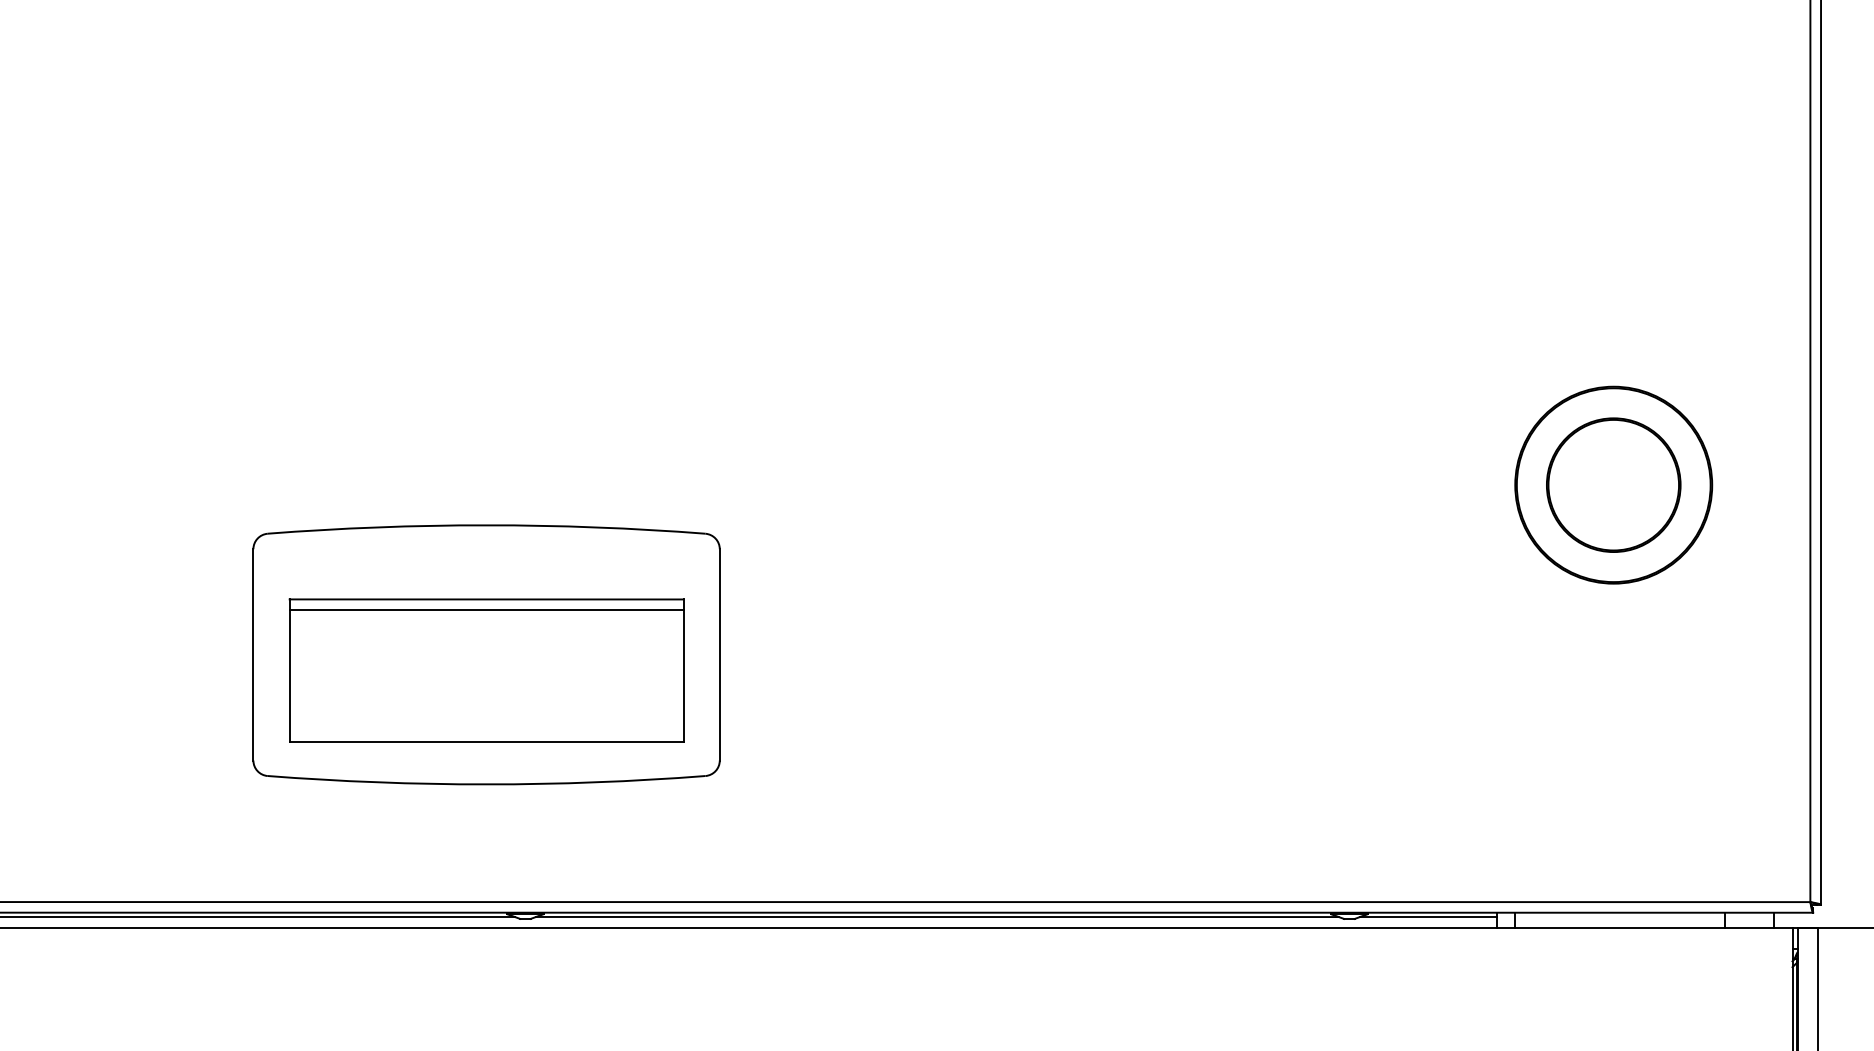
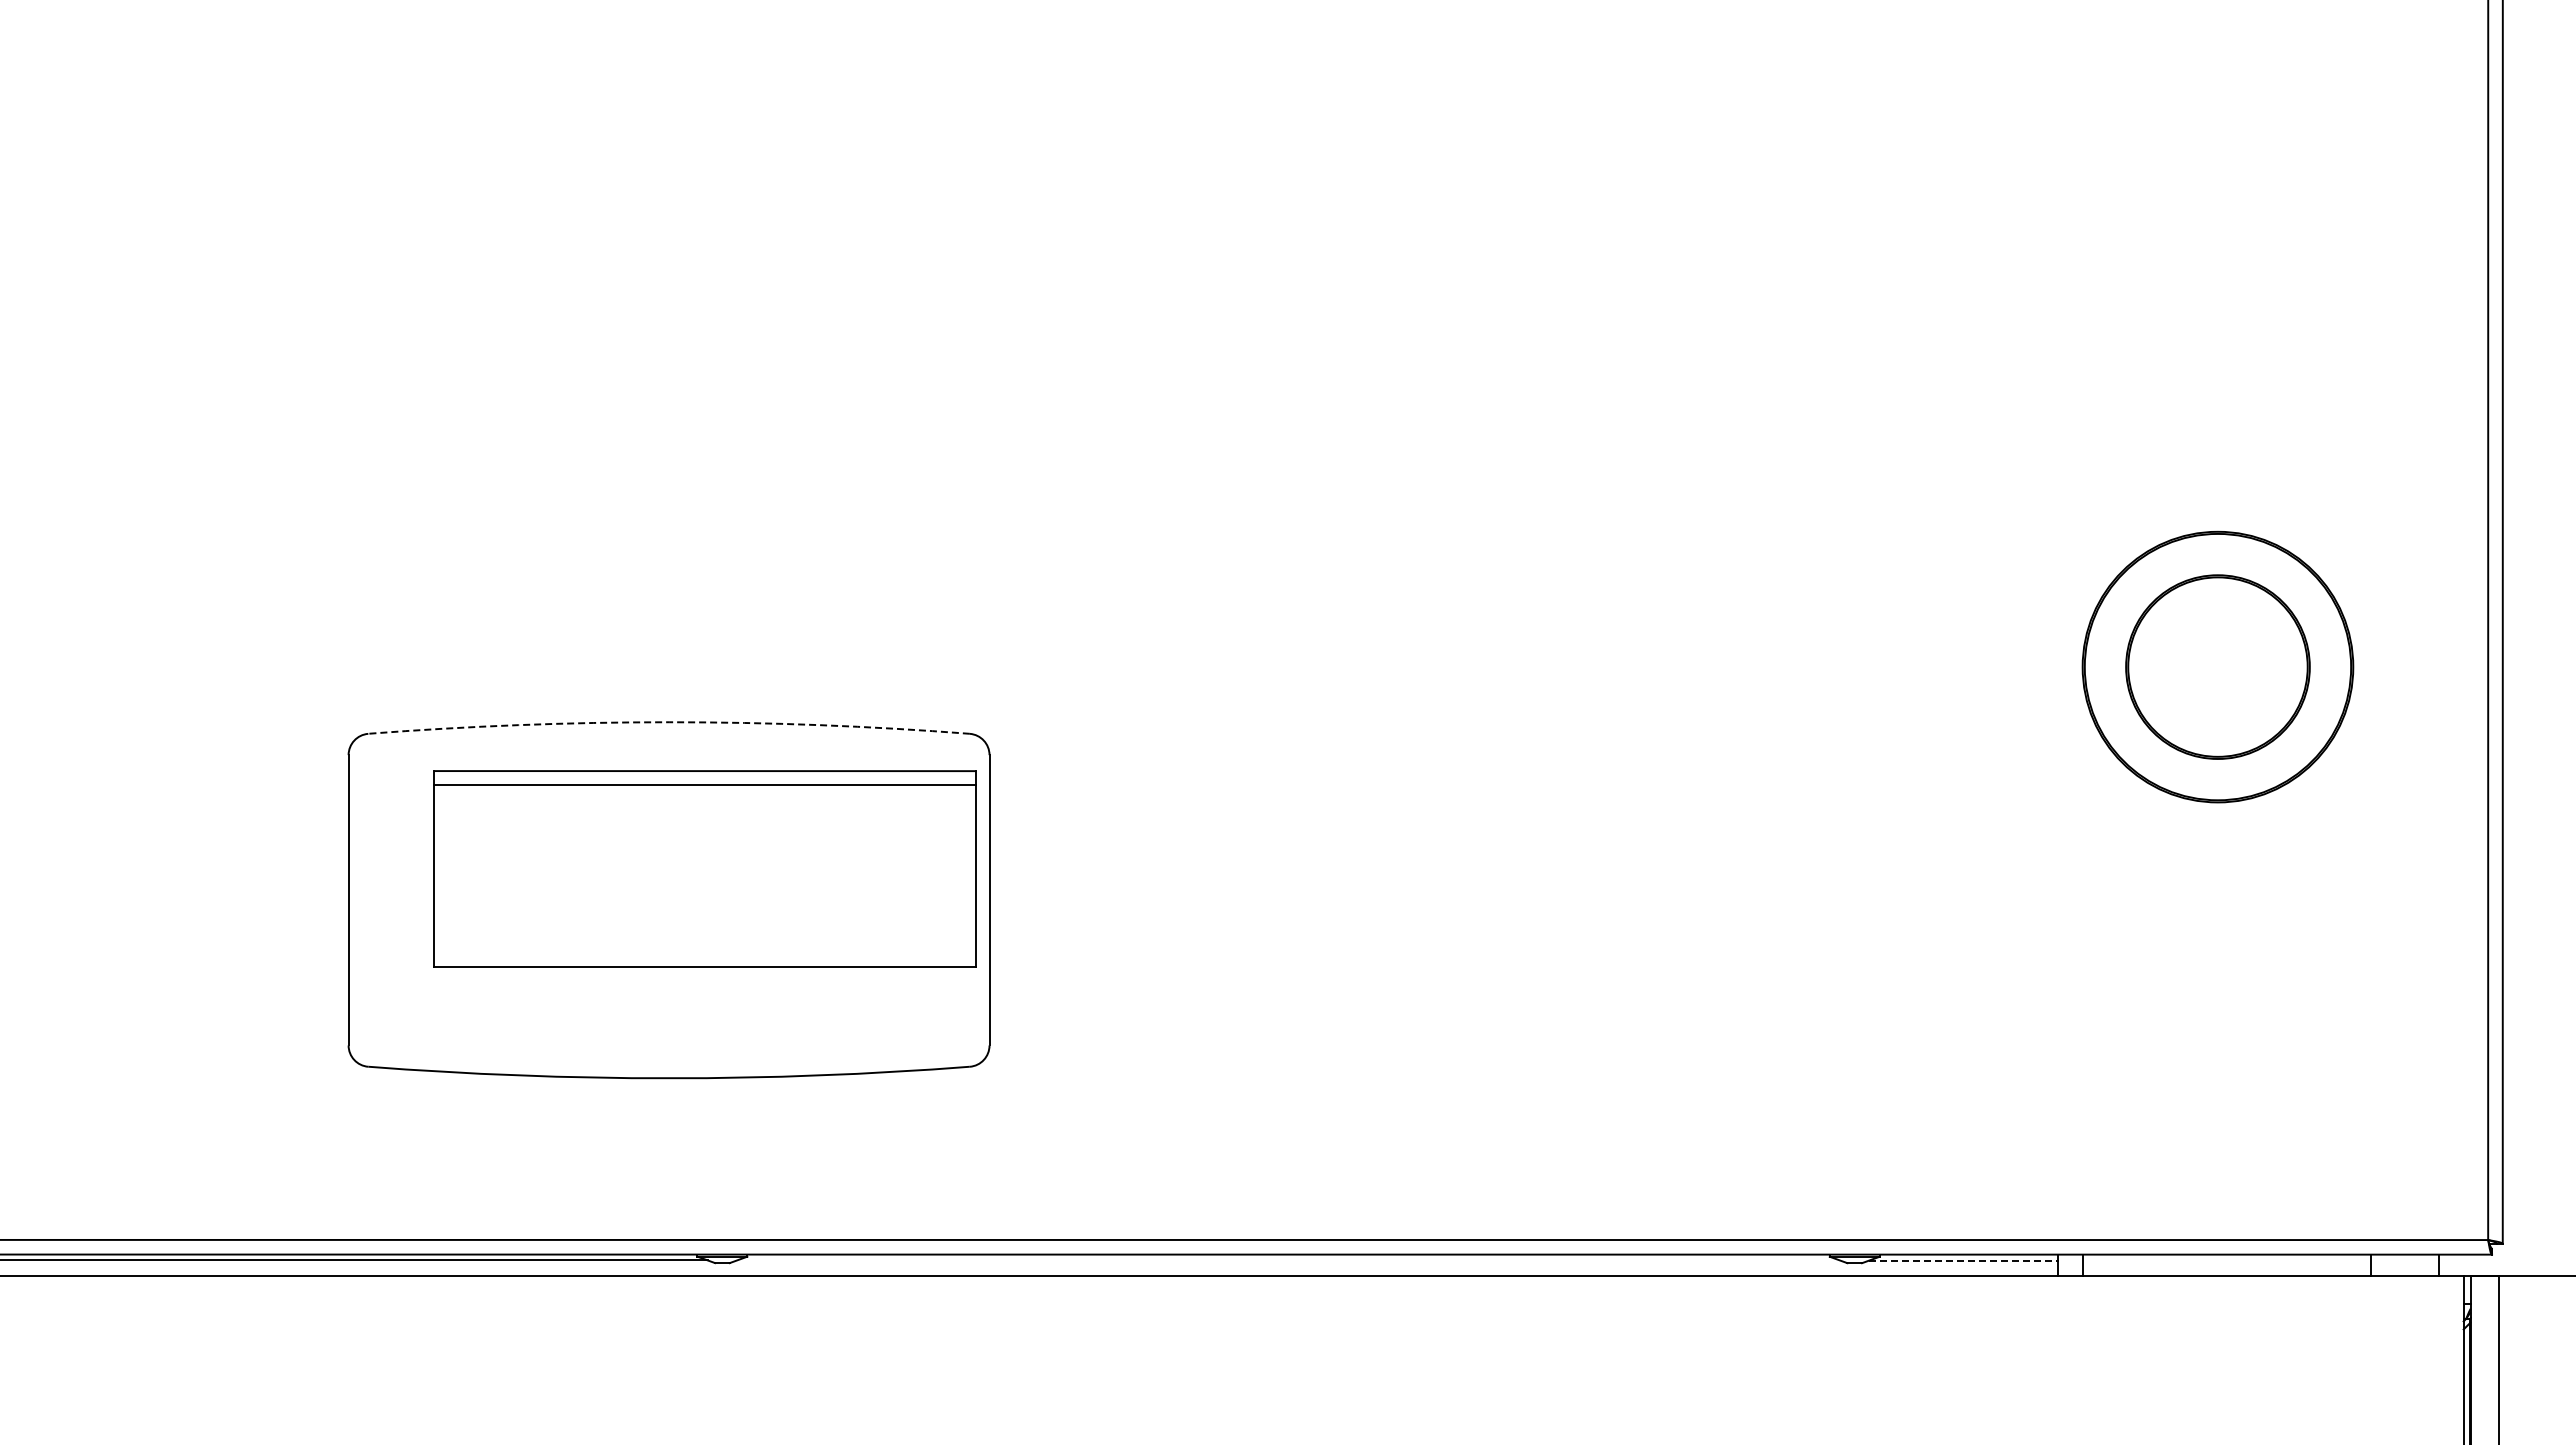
arc: (486, 525) -> (669, 722), solid -> dashed
part: (486, 670) -> (704, 868), moved
line: (937, 917) -> (1288, 1260), removed
line: (1428, 917) -> (1963, 1260), solid -> dashed

